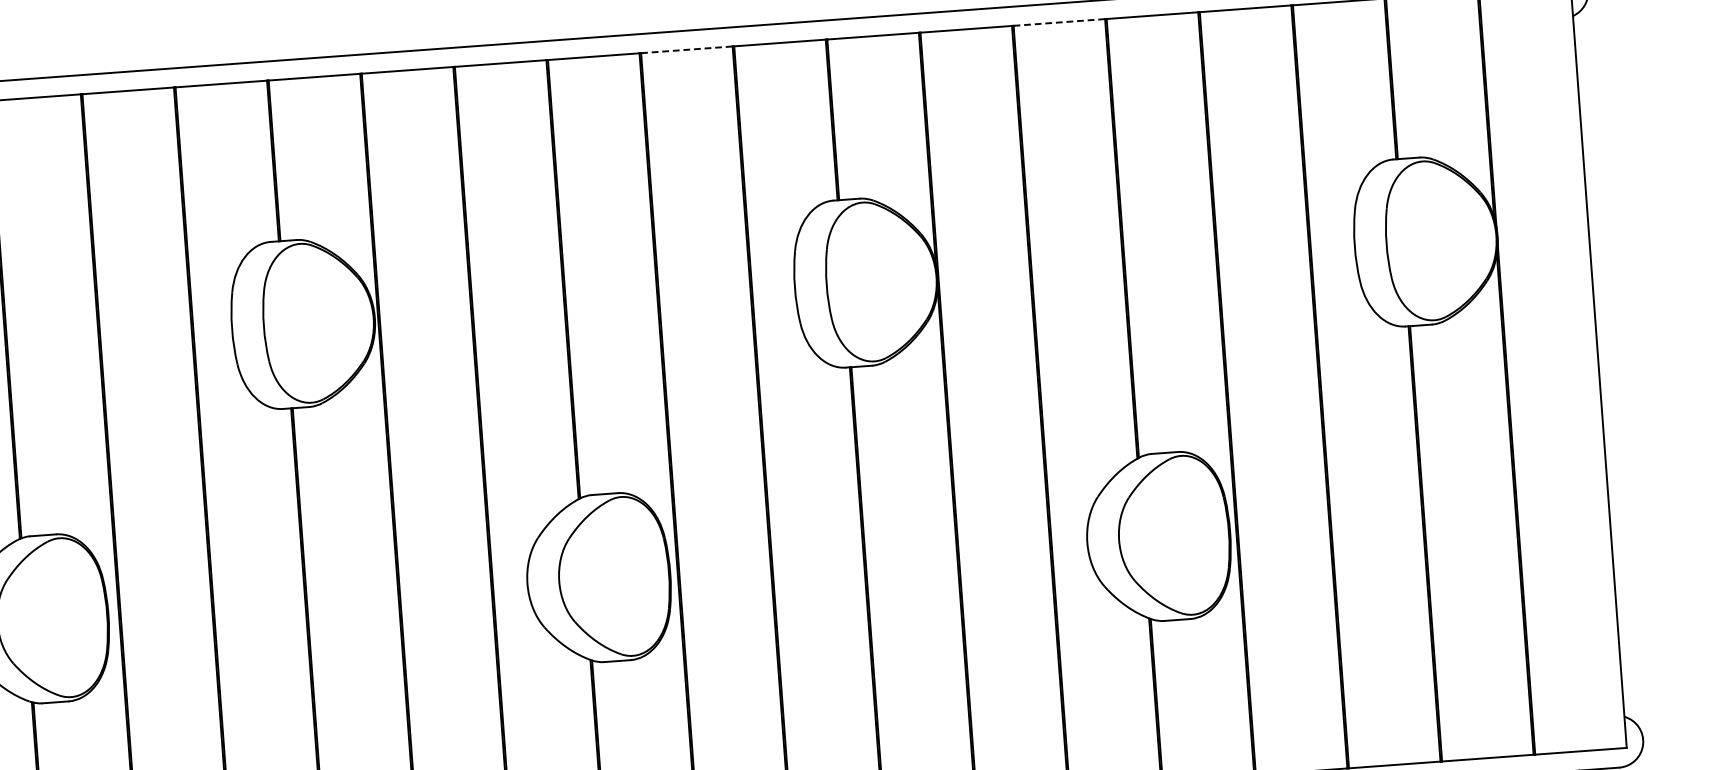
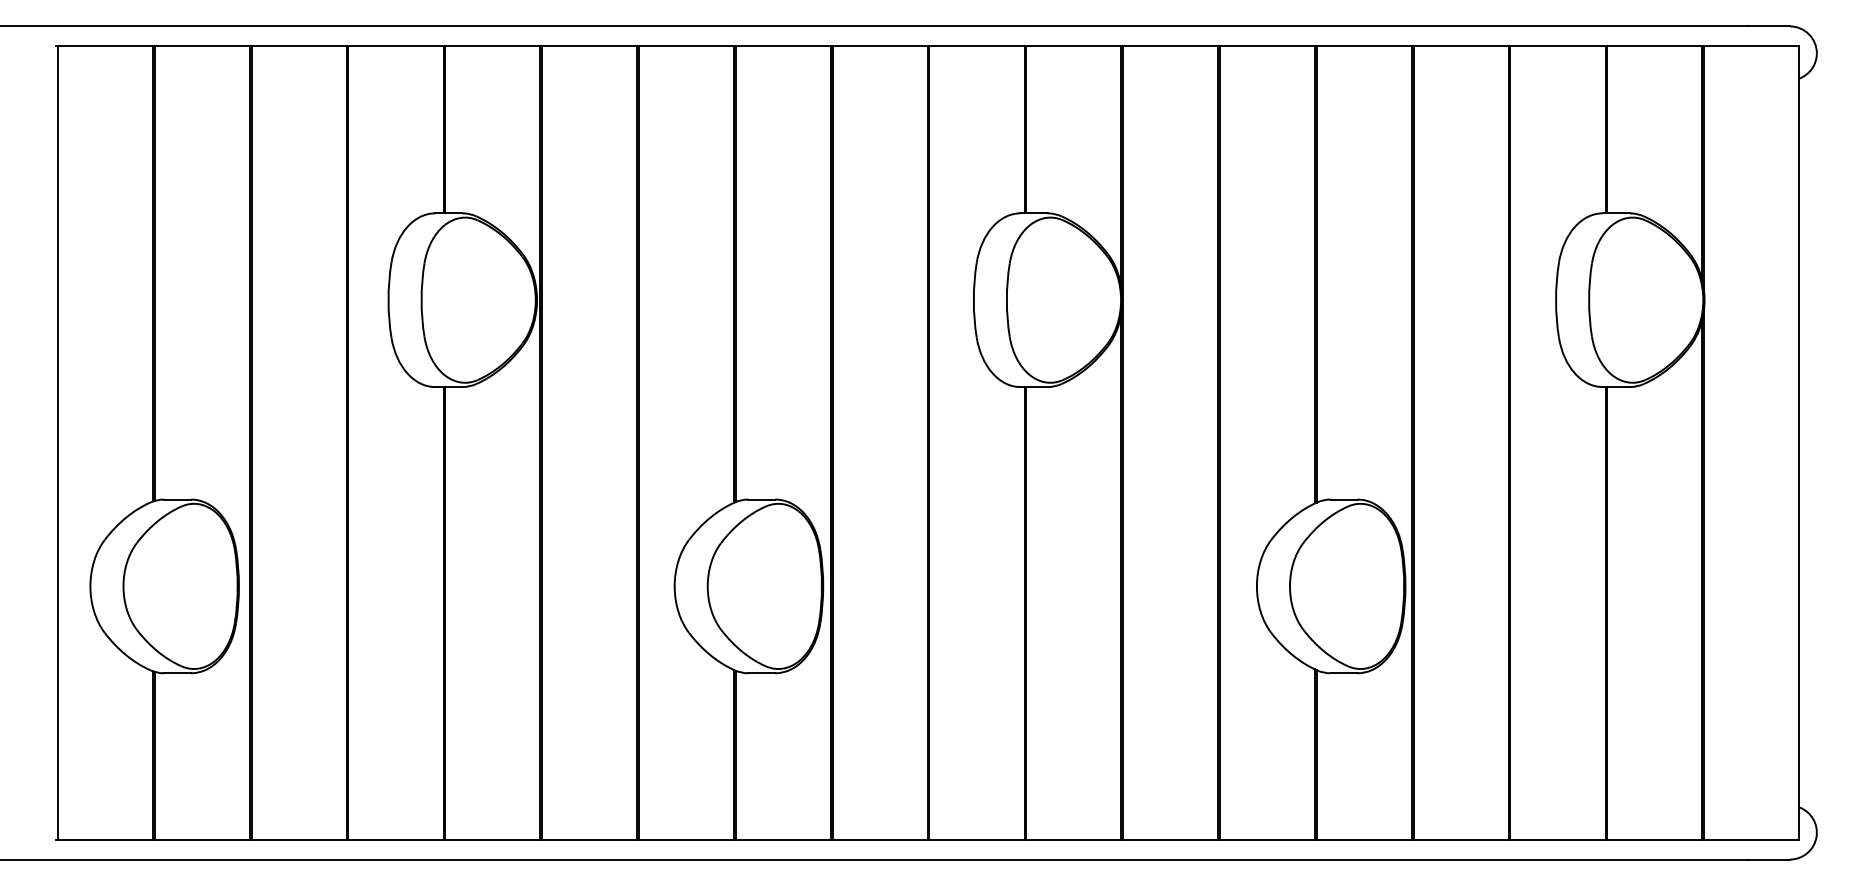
line: (1059, 22) -> (1267, 46), dashed -> solid
line: (687, 50) -> (880, 46), dashed -> solid

